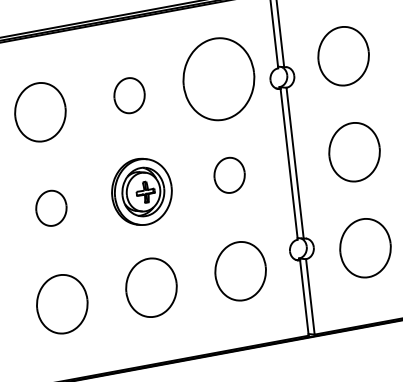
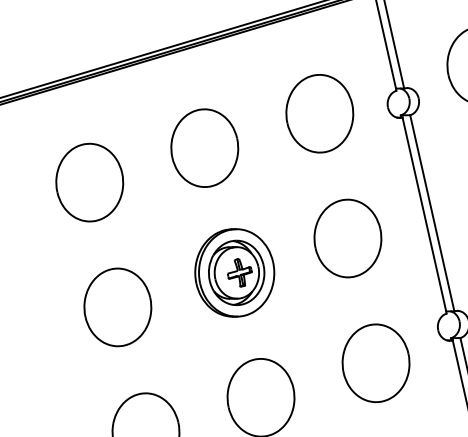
part: (218, 79) -> (319, 114), size x0.71
part: (129, 95) -> (204, 147), size x1.67
part: (229, 175) -> (347, 238), size x1.67
part: (51, 208) -> (118, 307), size x1.67

